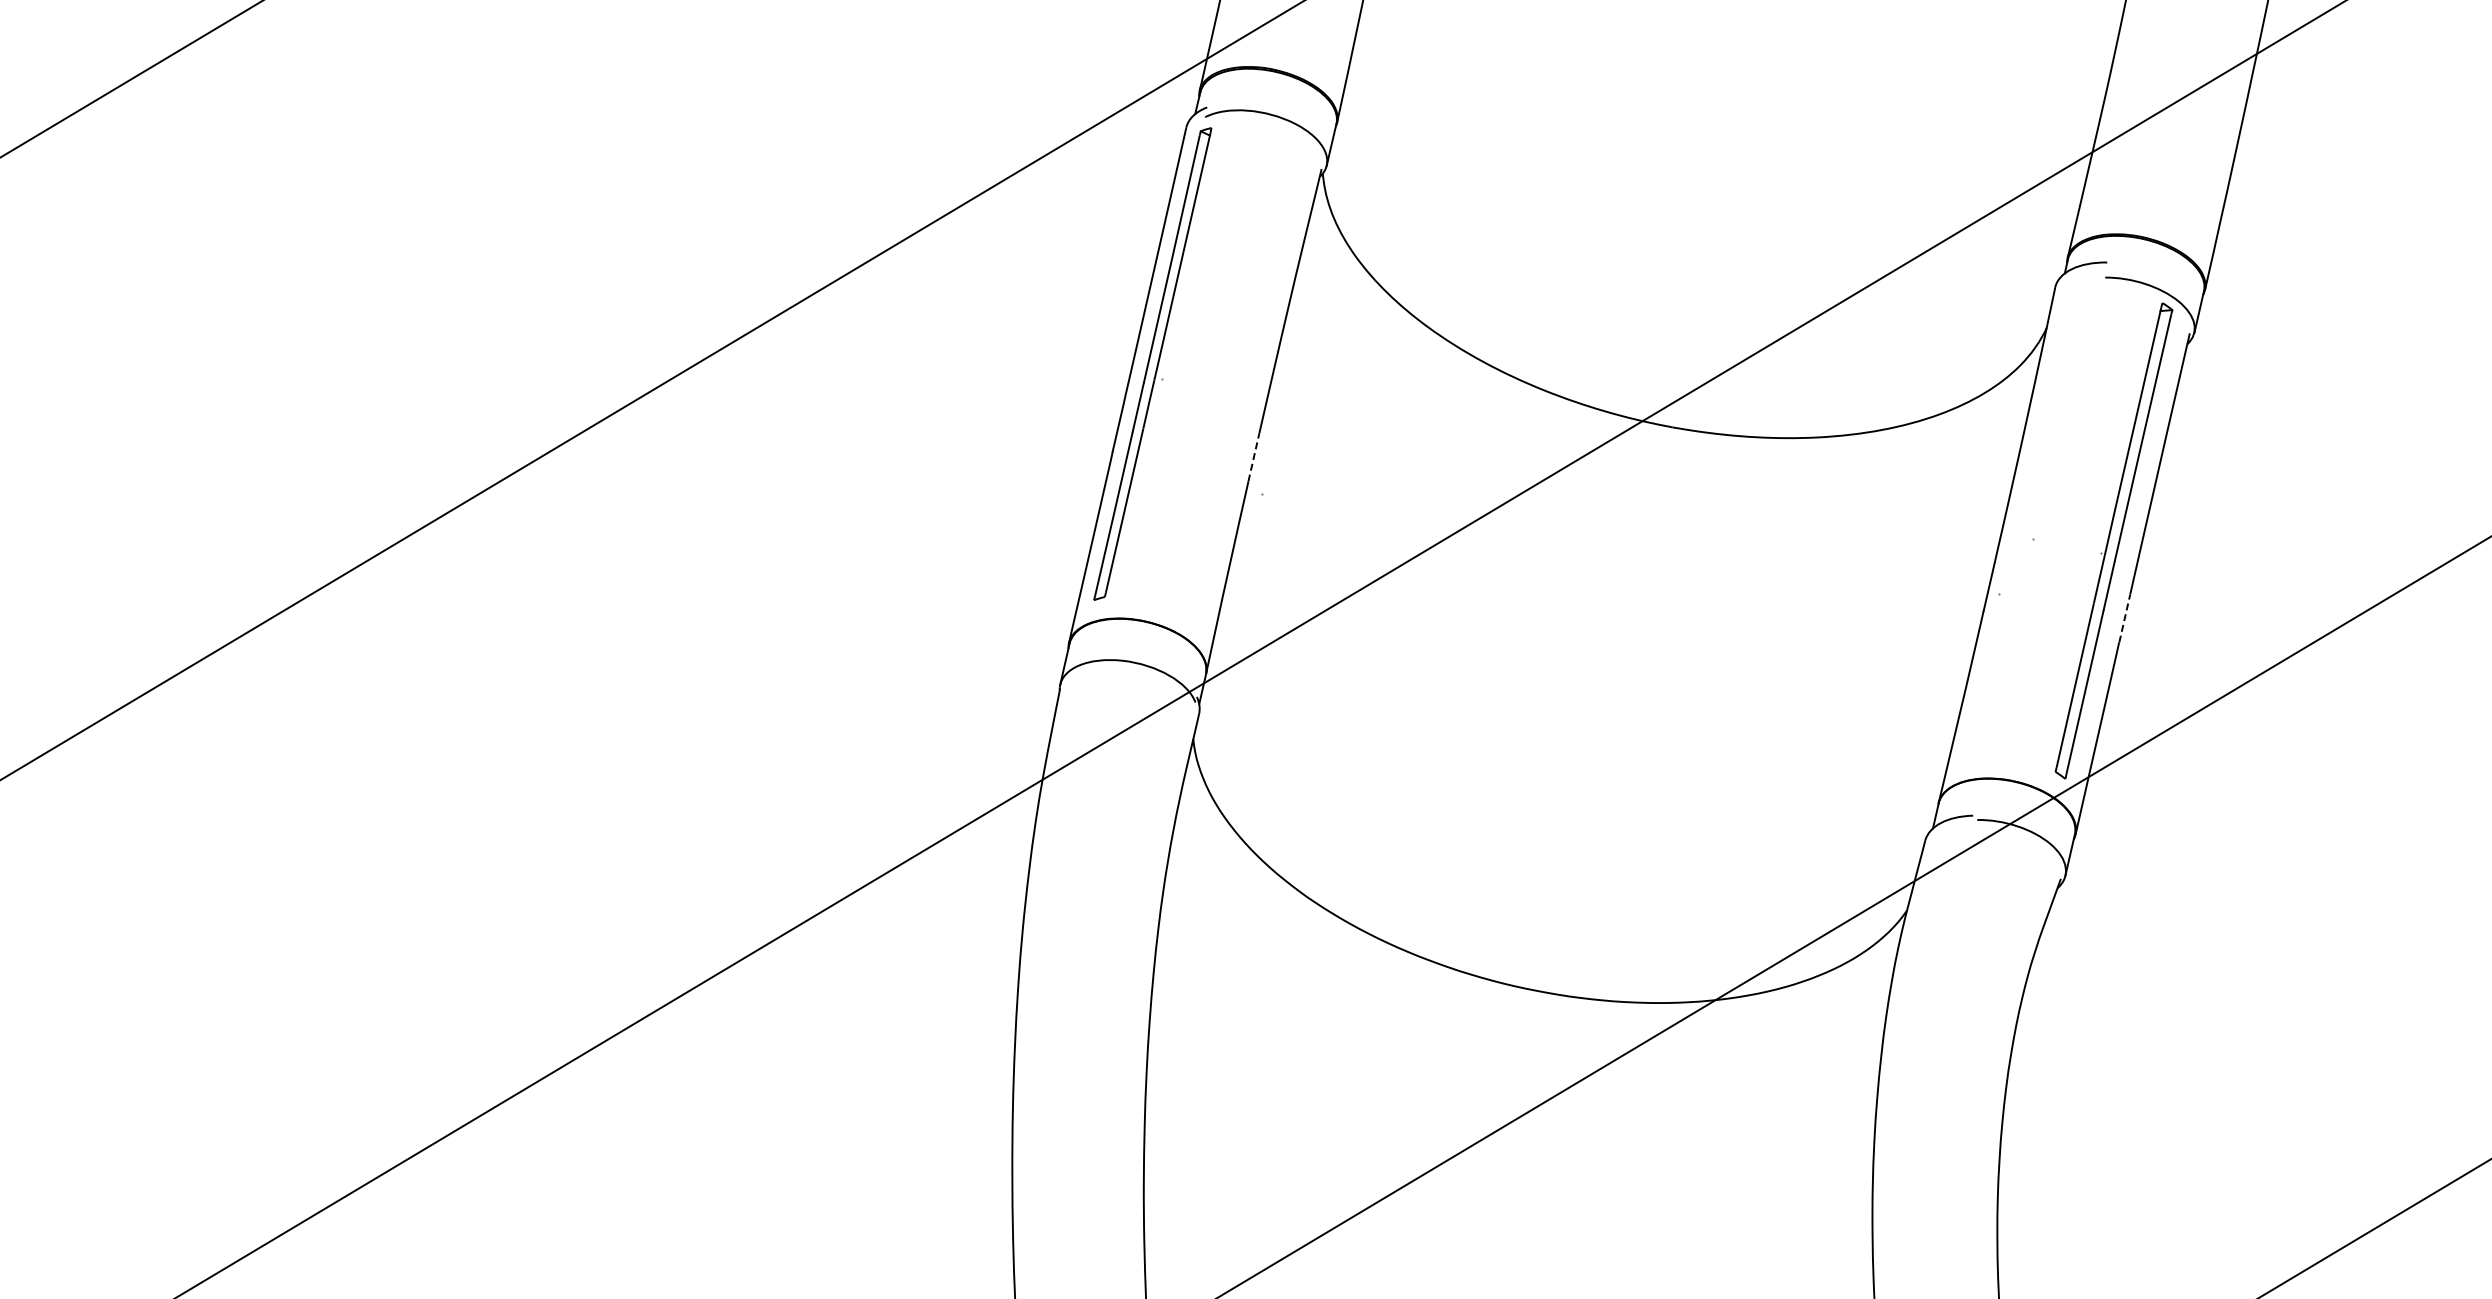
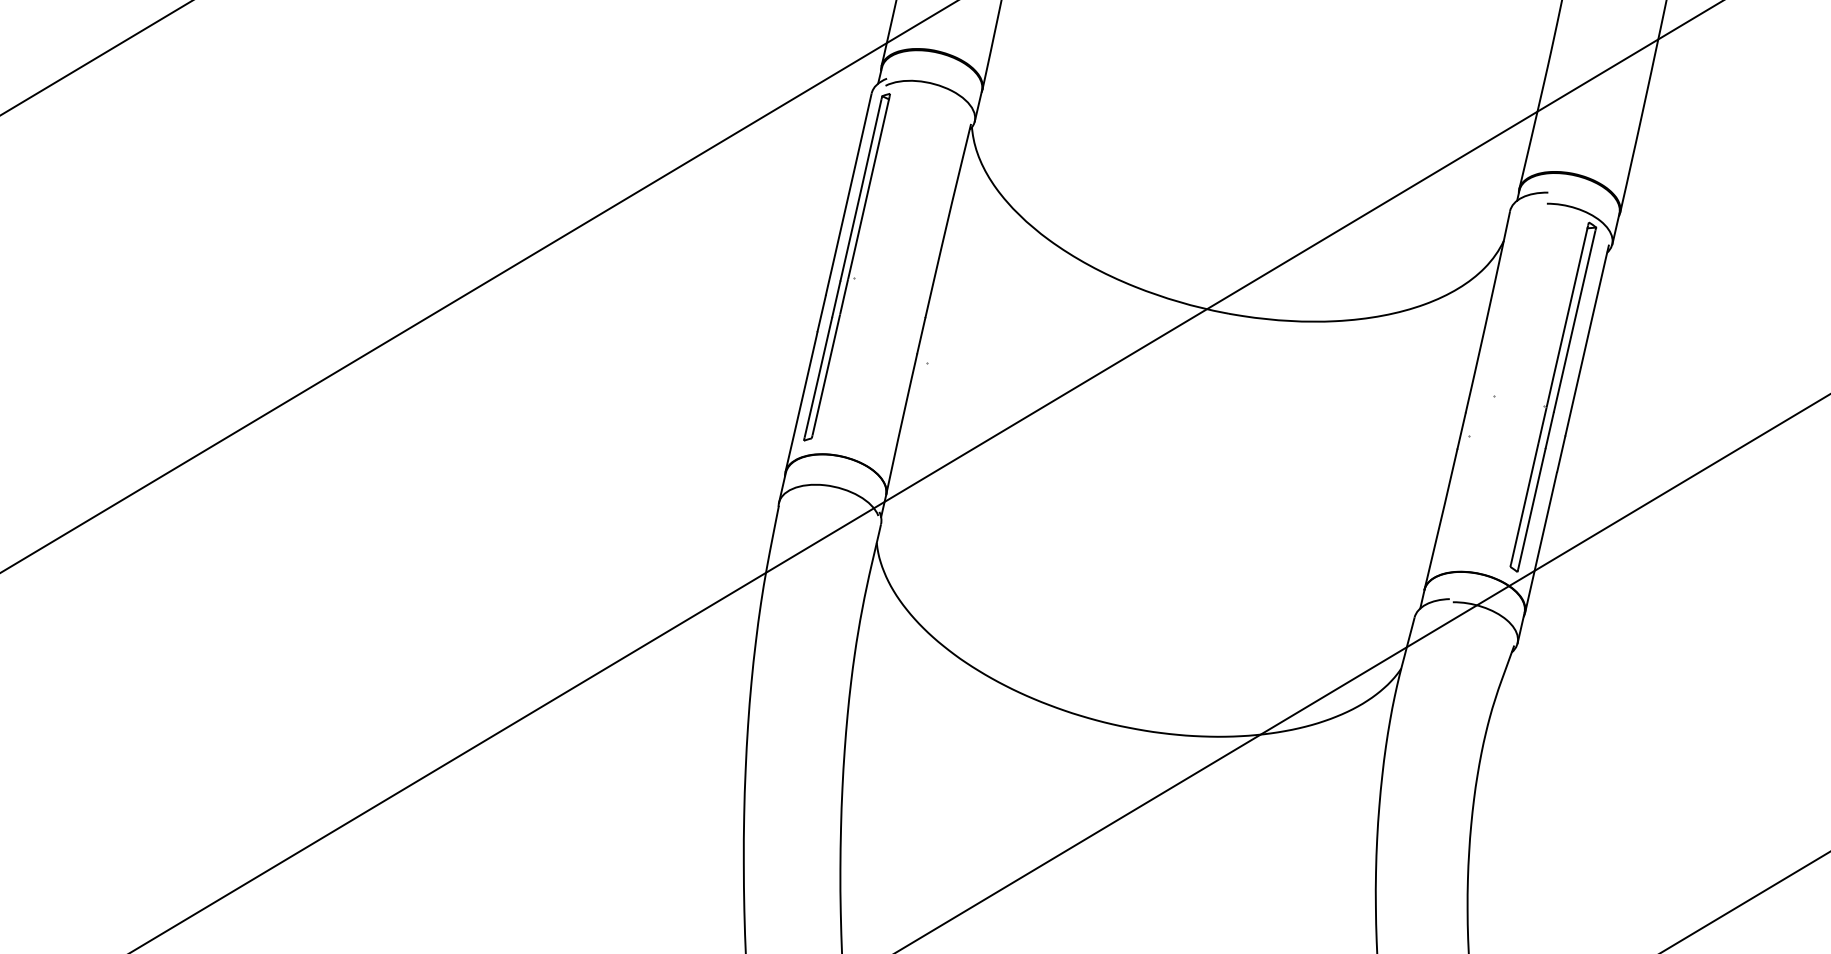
line: (1253, 457) -> (921, 335), dashed -> solid
line: (2124, 618) -> (1561, 454), dashed -> solid

